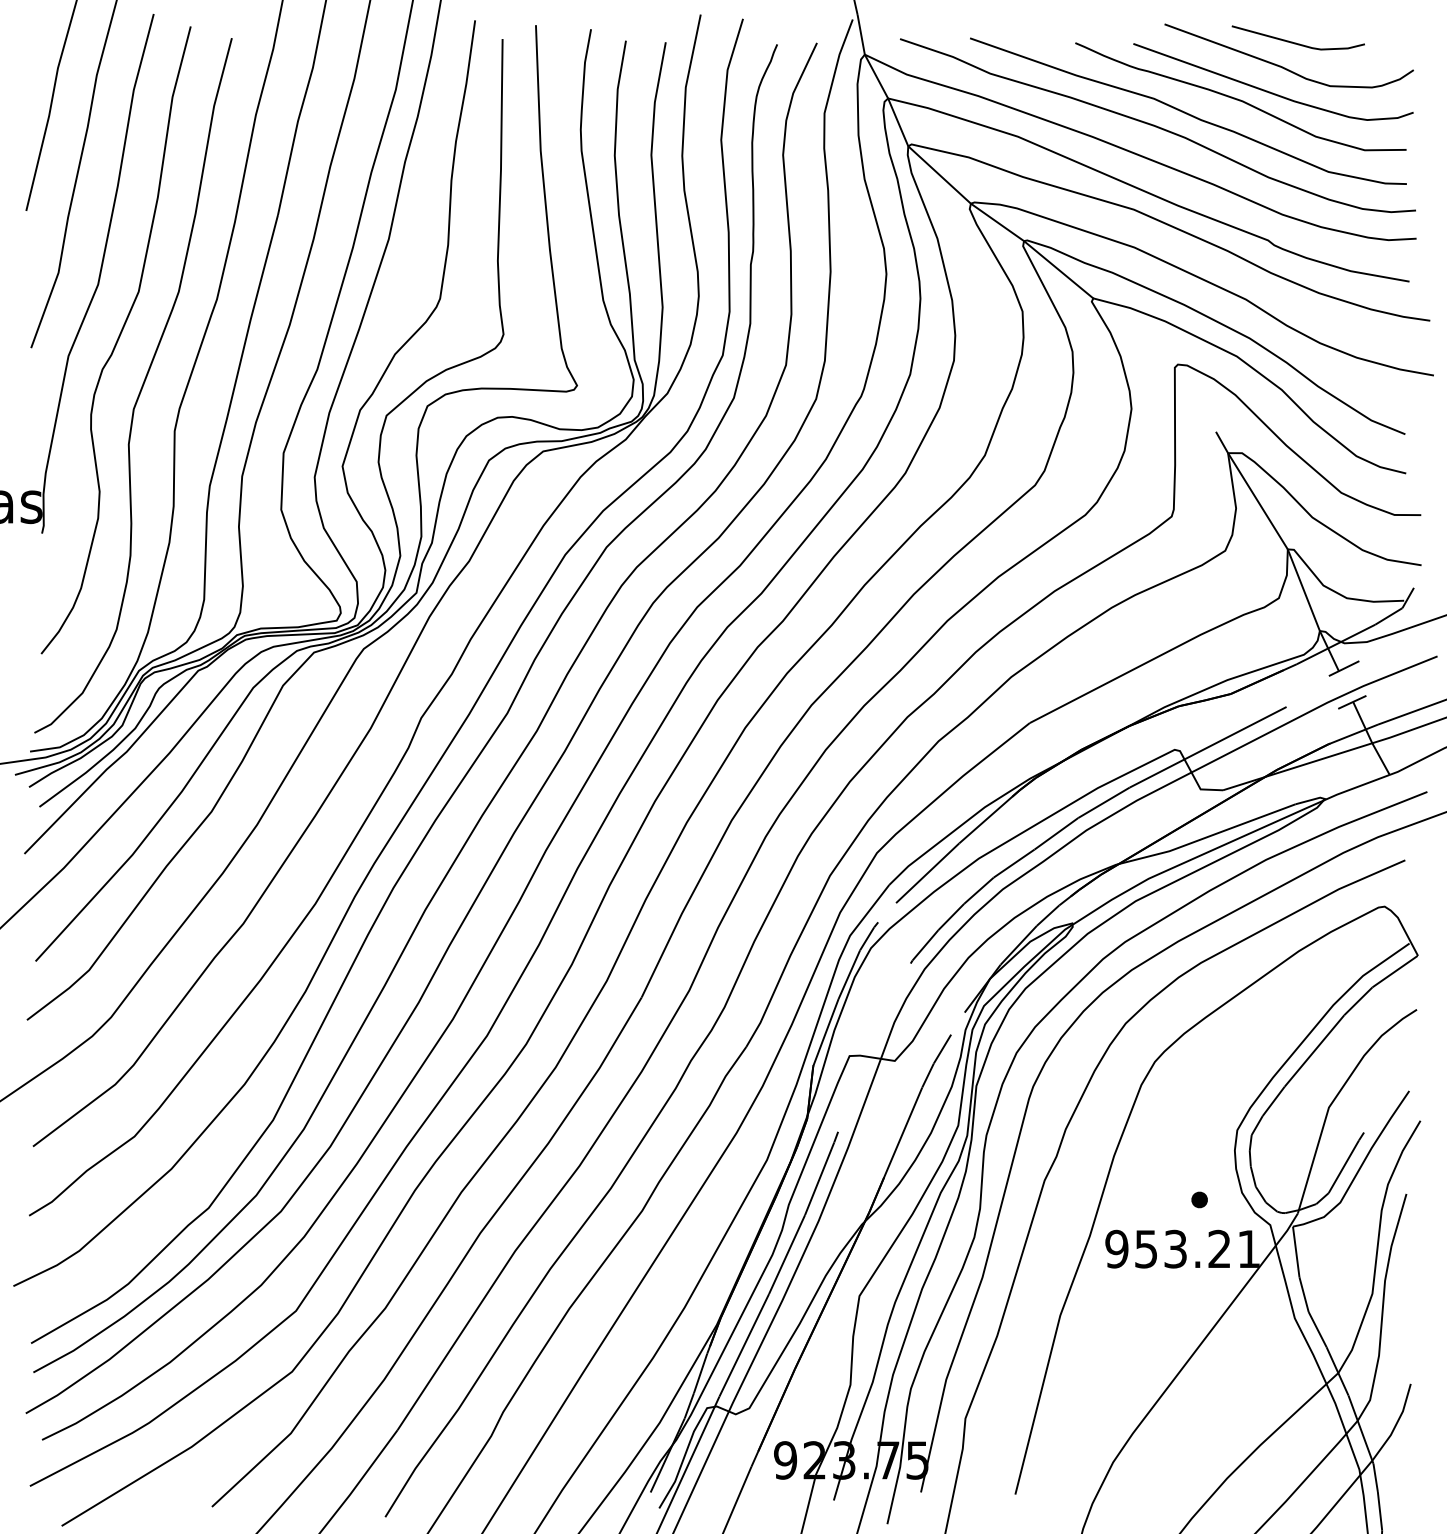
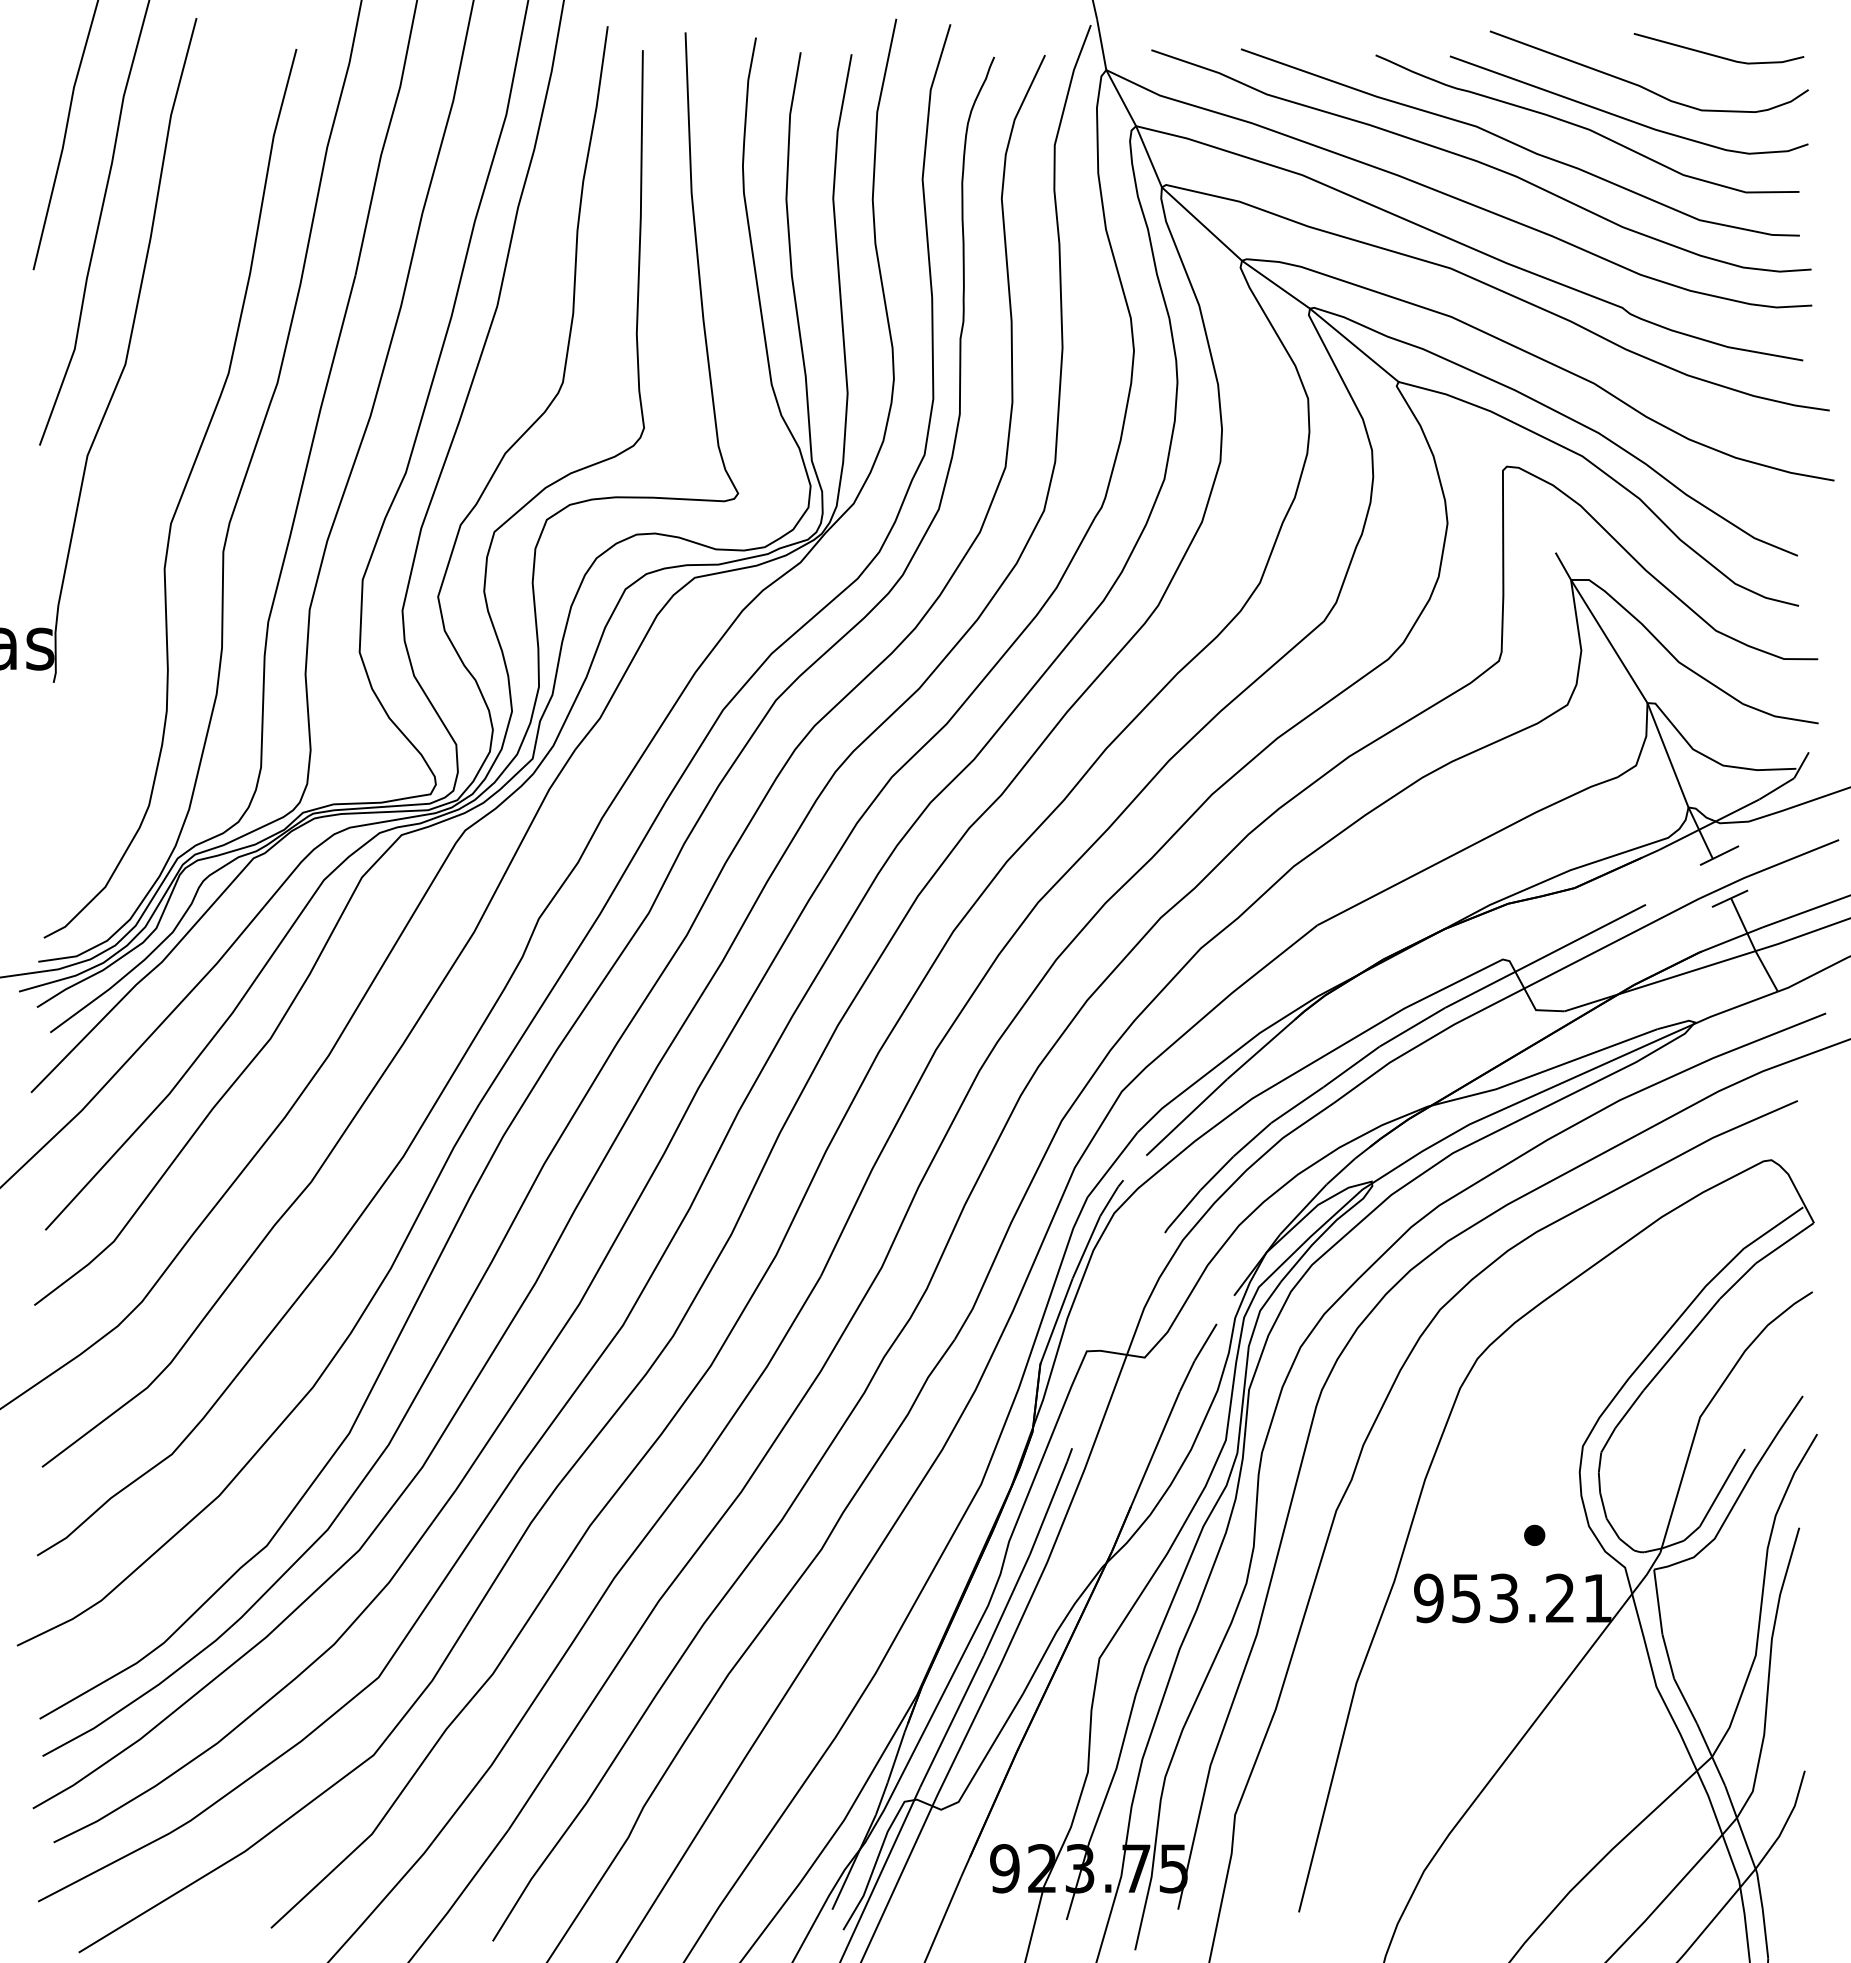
line: (1297, 43) -> (1718, 55), moved
curve: (116, 340) -> (149, 435), removed

